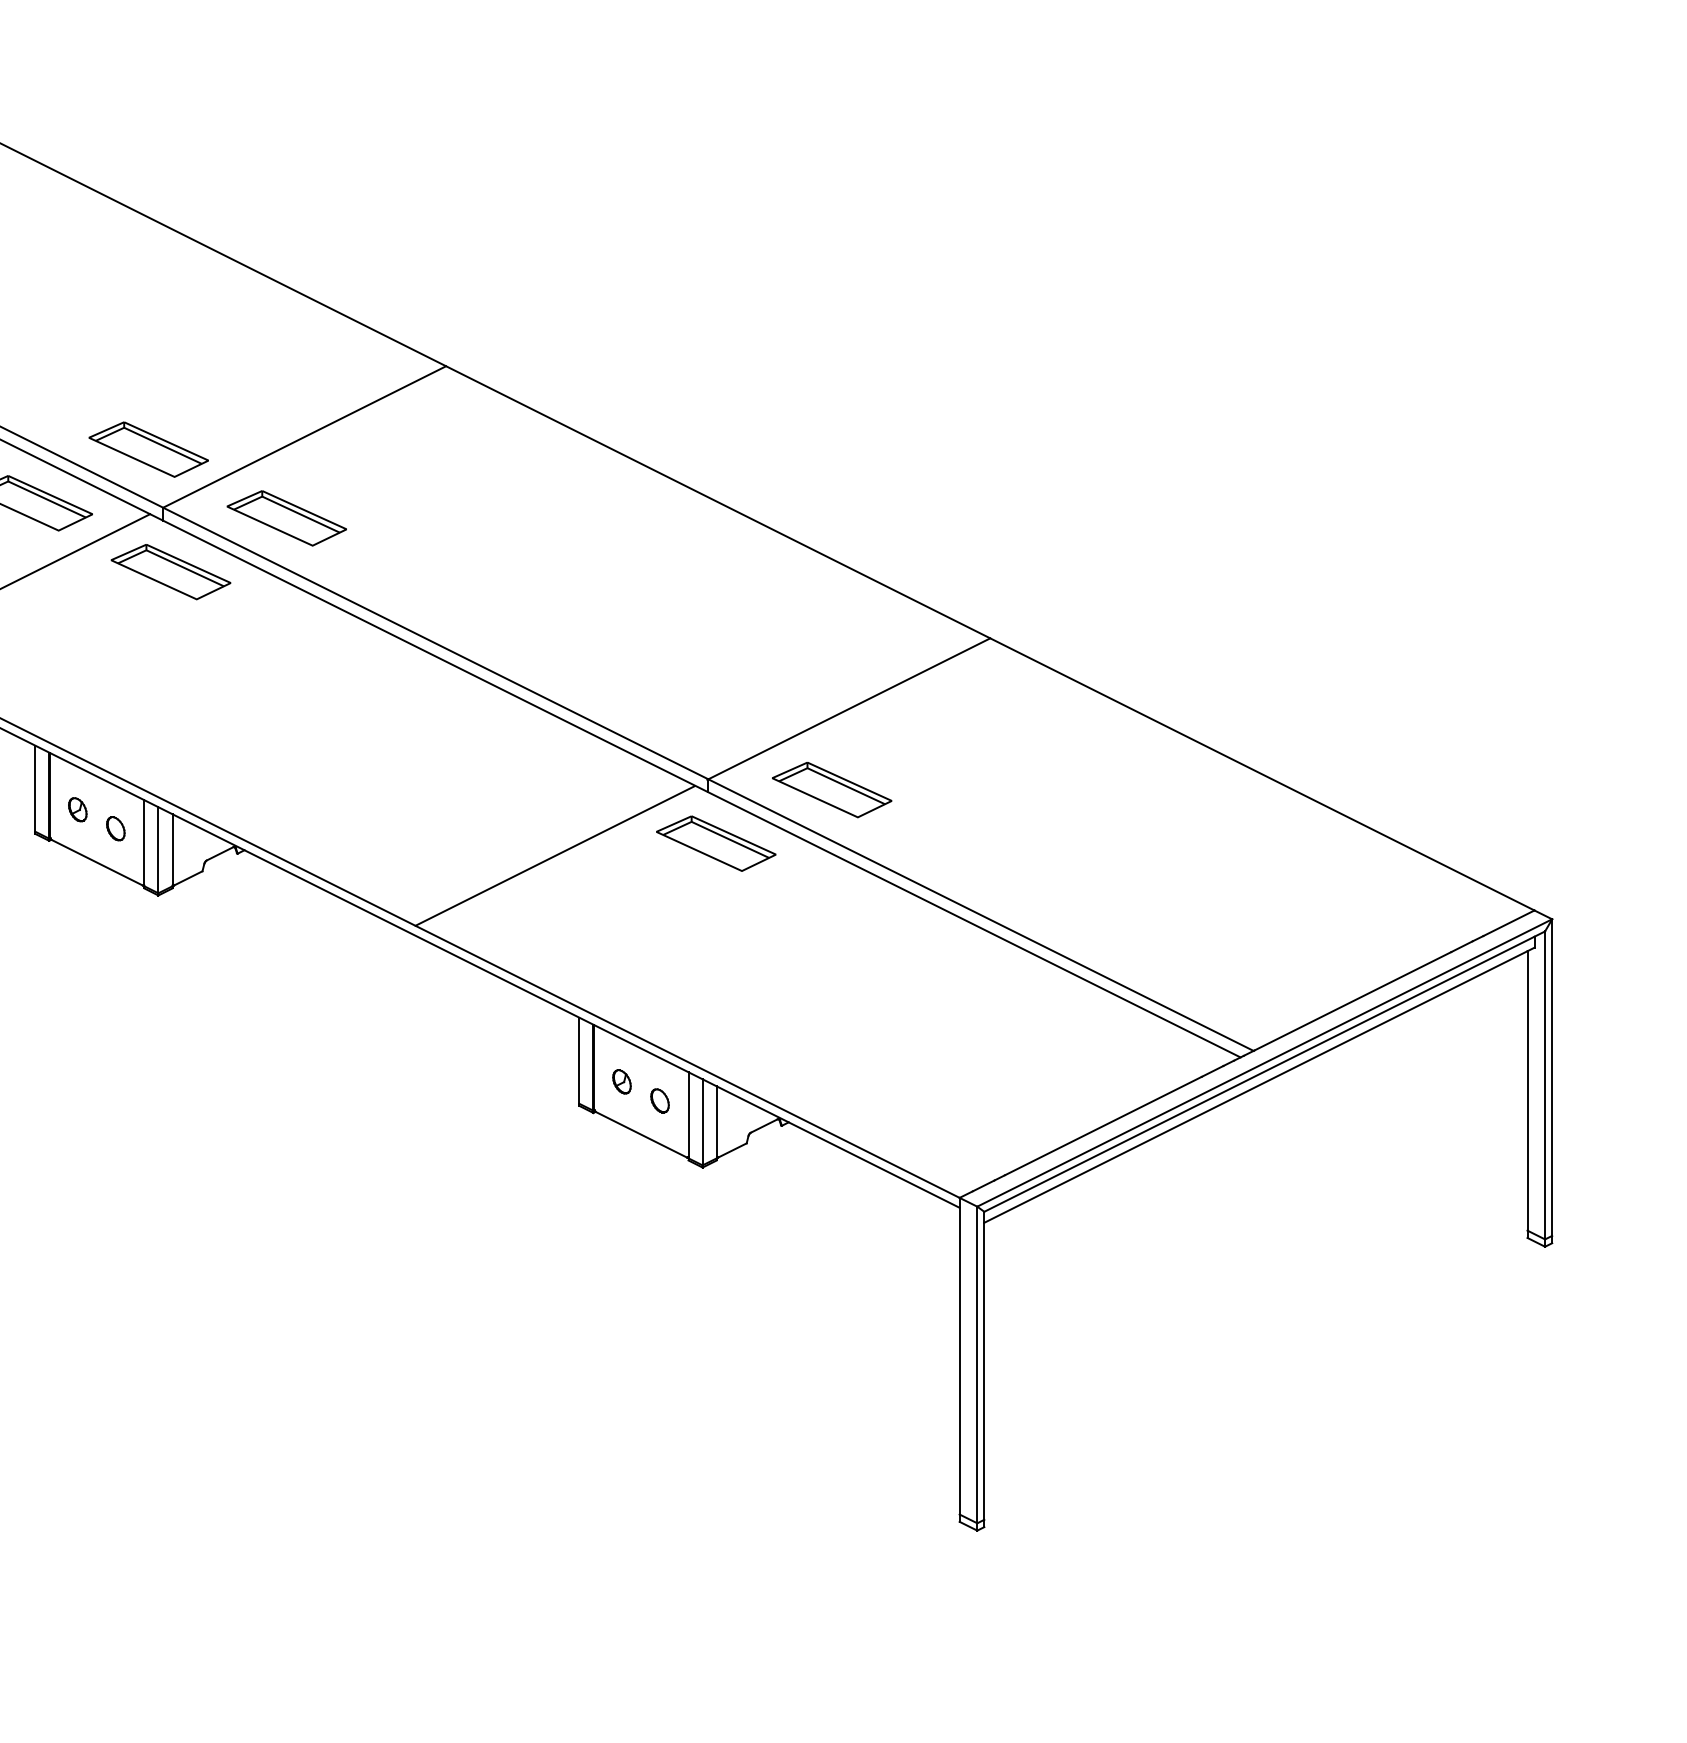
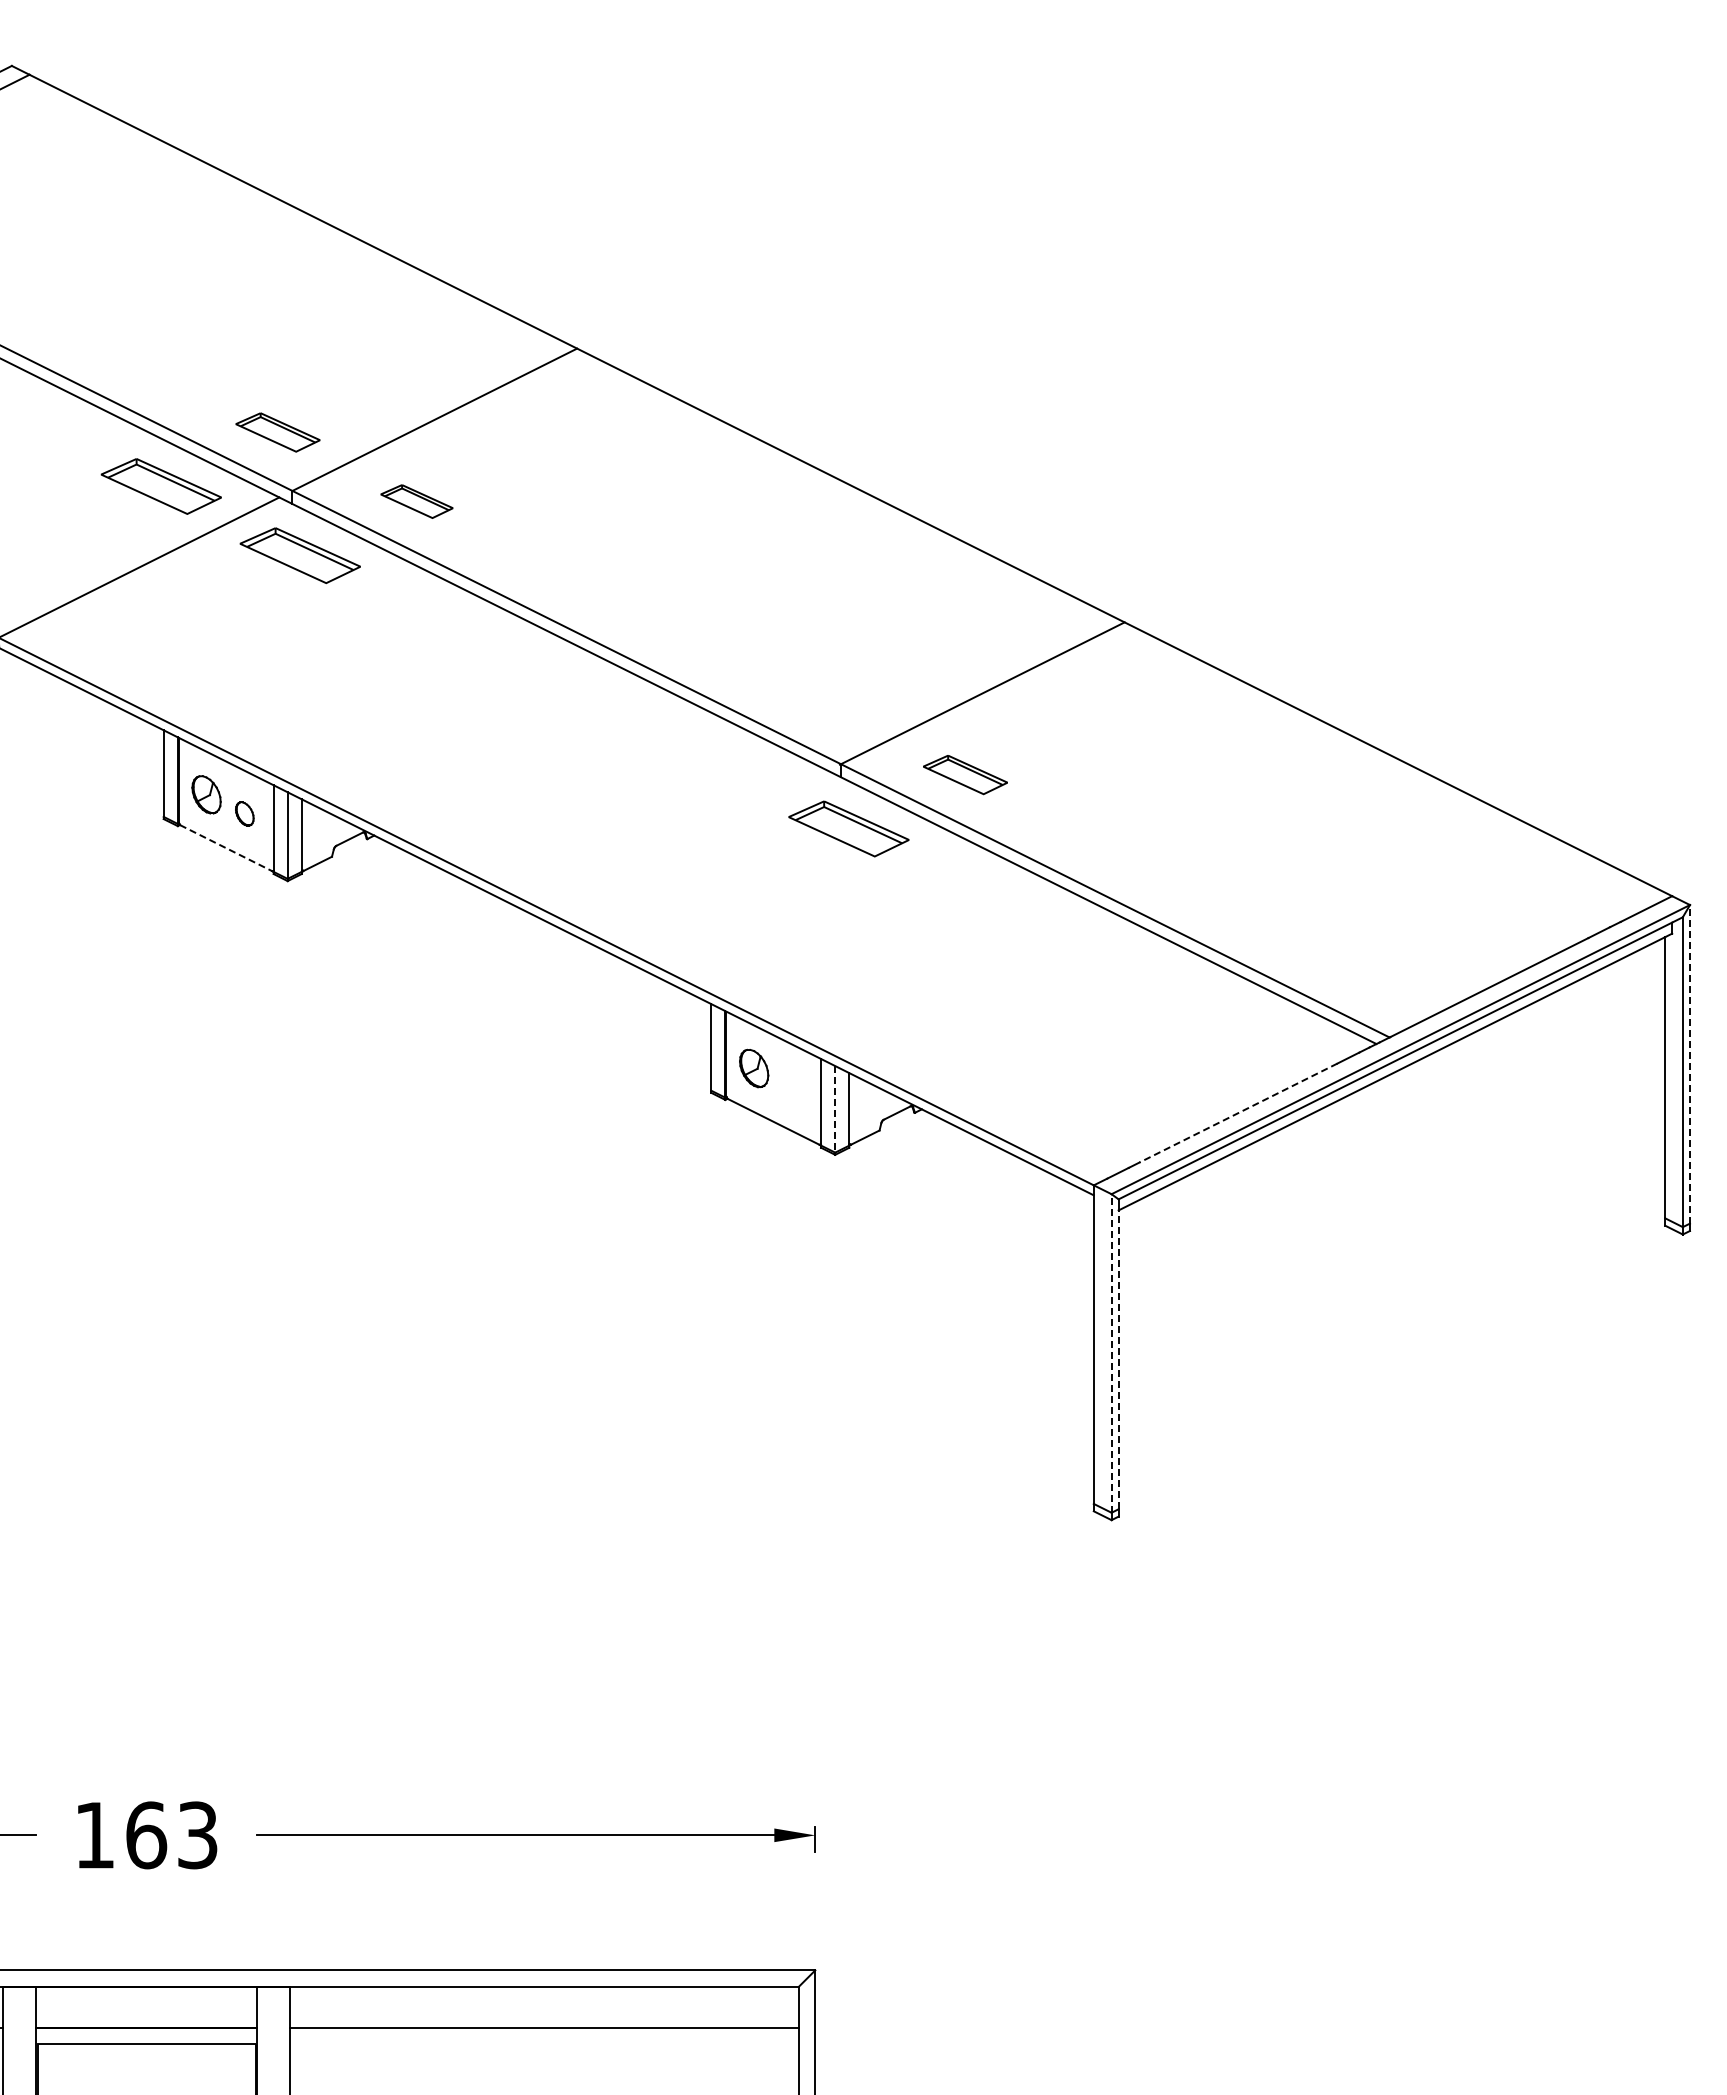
part: (148, 449) -> (277, 432), size x0.7
part: (286, 518) -> (416, 501), size x0.6
part: (832, 789) -> (965, 774), size x0.7
part: (77, 809) -> (206, 794), size x1.6
line: (554, 856) -> (686, 841), removed
line: (97, 863) -> (226, 848), solid -> dashed
line: (1551, 1076) -> (1689, 1063), solid -> dashed
part: (621, 1081) -> (753, 1068), size x1.6
part: (660, 1100) -> (792, 1087), removed
line: (702, 1122) -> (835, 1109), solid -> dashed
line: (1103, 1126) -> (1238, 1113), solid -> dashed
line: (977, 1364) -> (1111, 1352), solid -> dashed
line: (984, 1370) -> (1118, 1359), solid -> dashed

